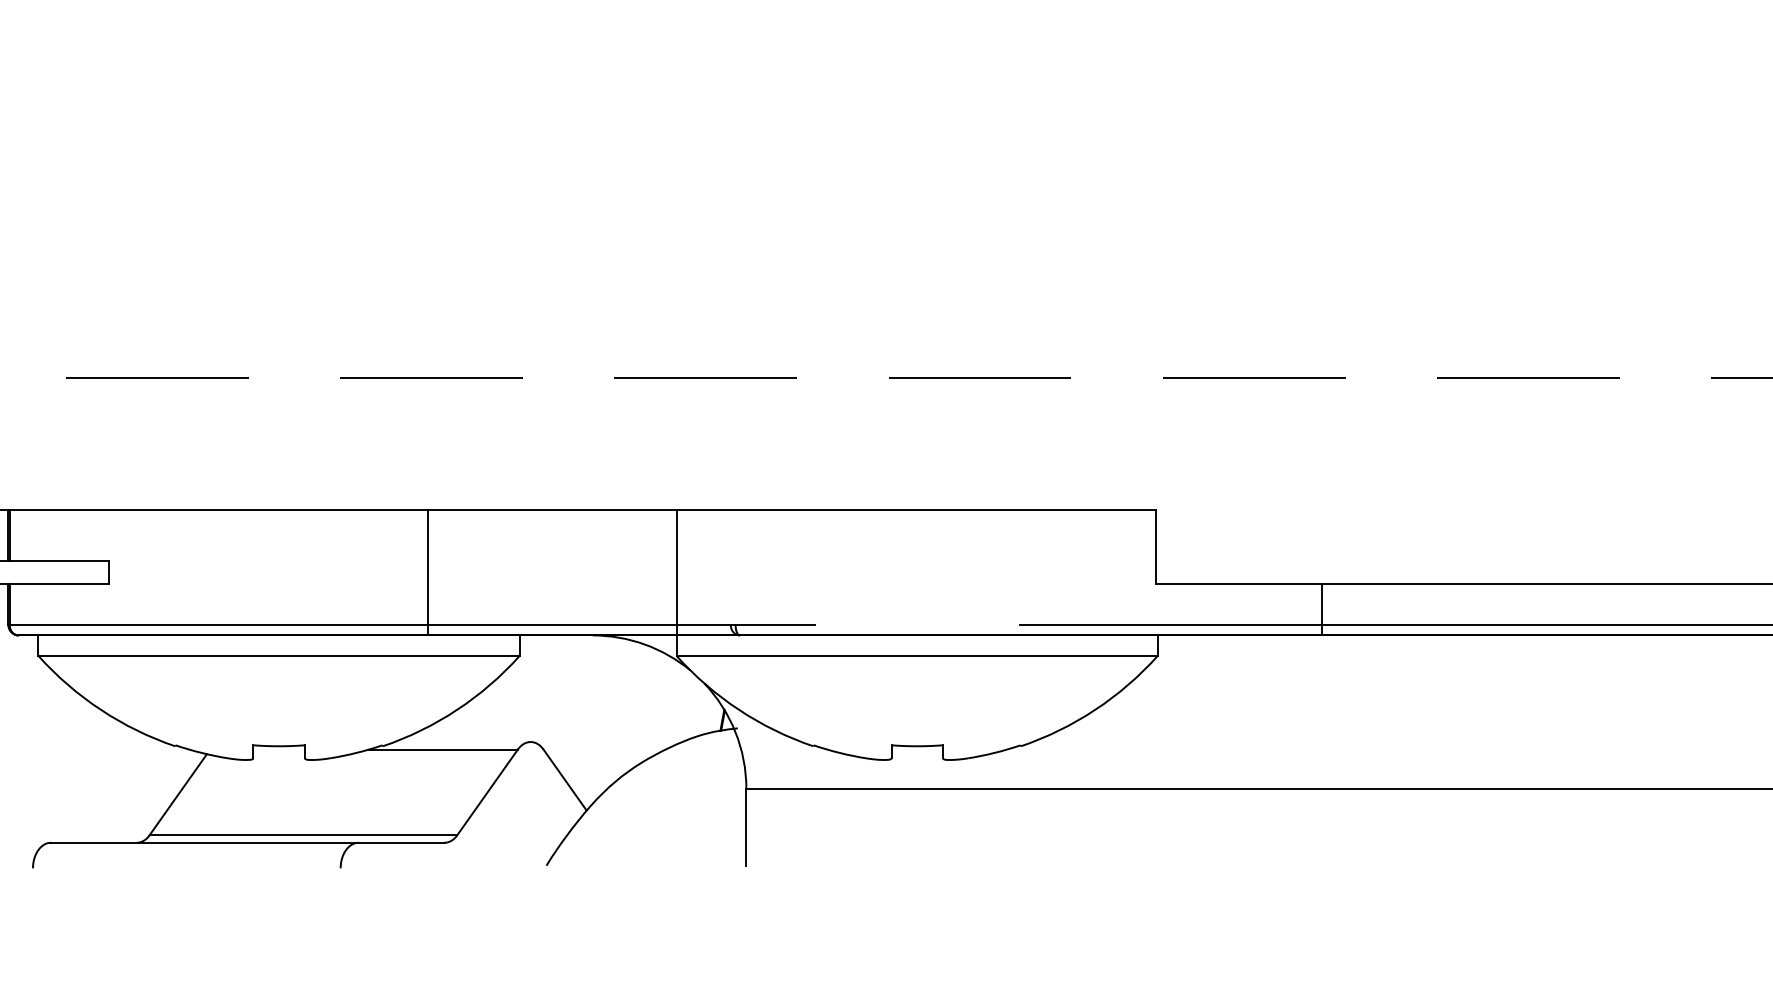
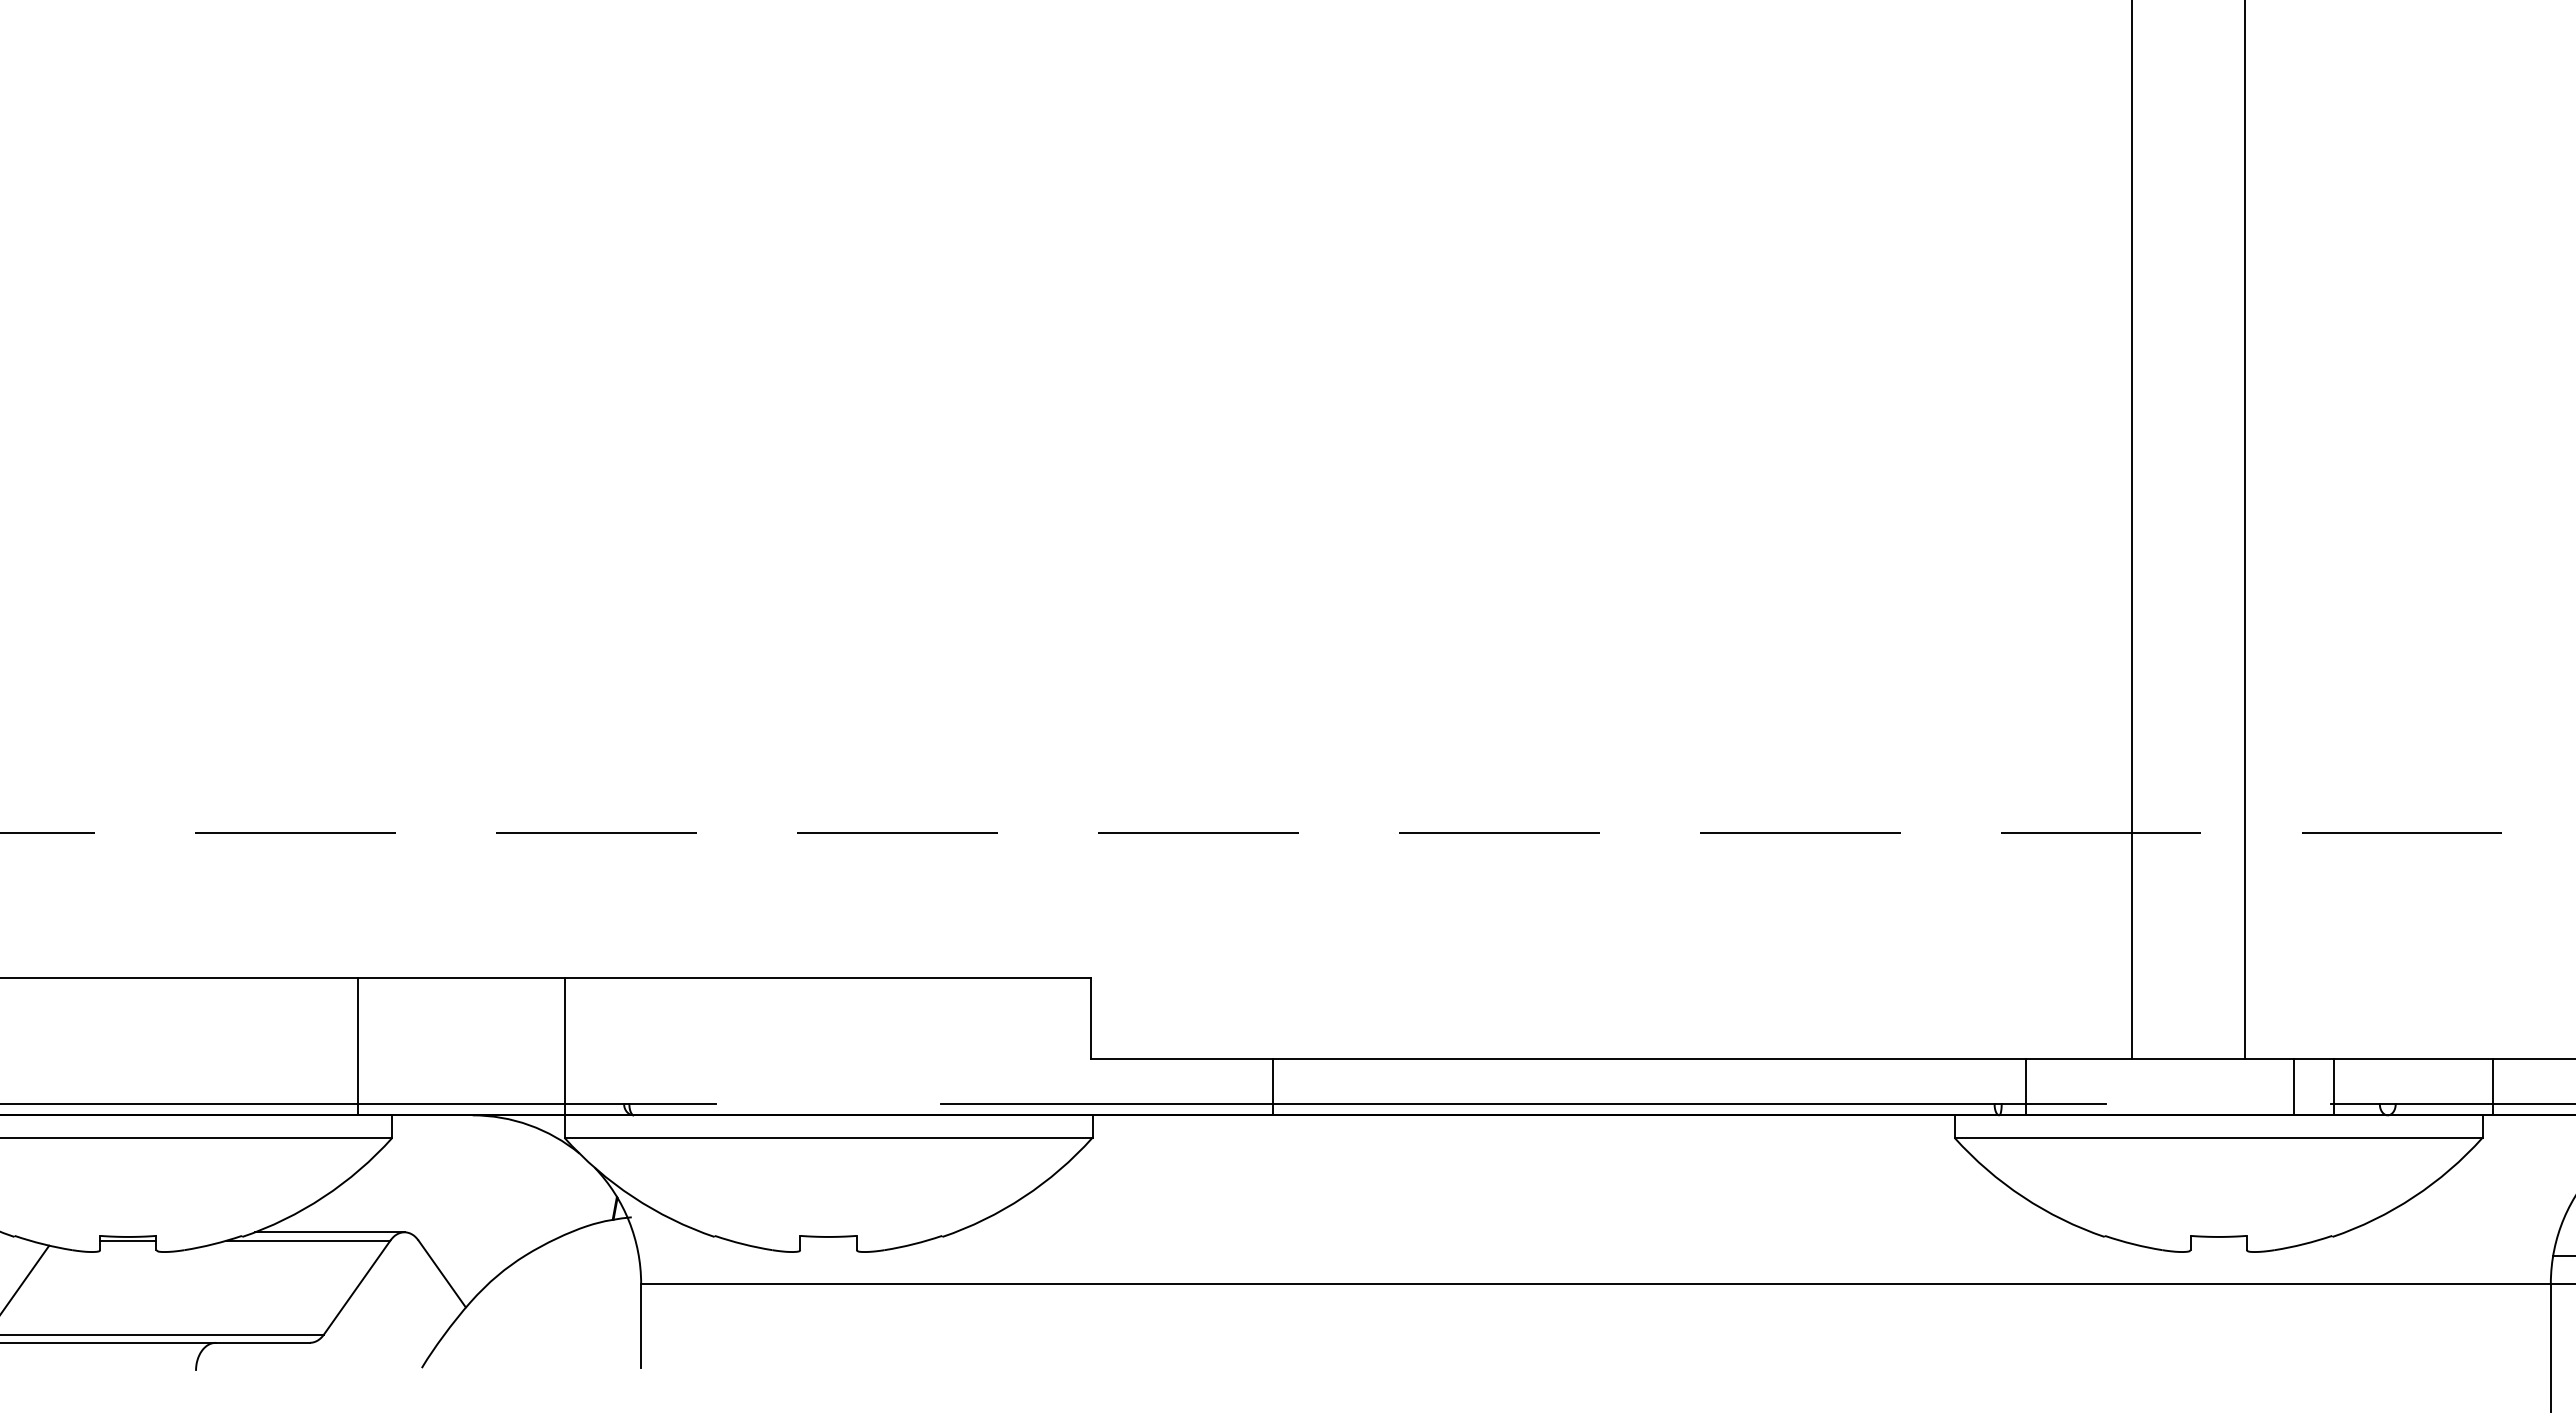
line: (428, 572) -> (358, 1046), moved
line: (462, 742) -> (329, 1232), added
line: (279, 749) -> (128, 1240), added

